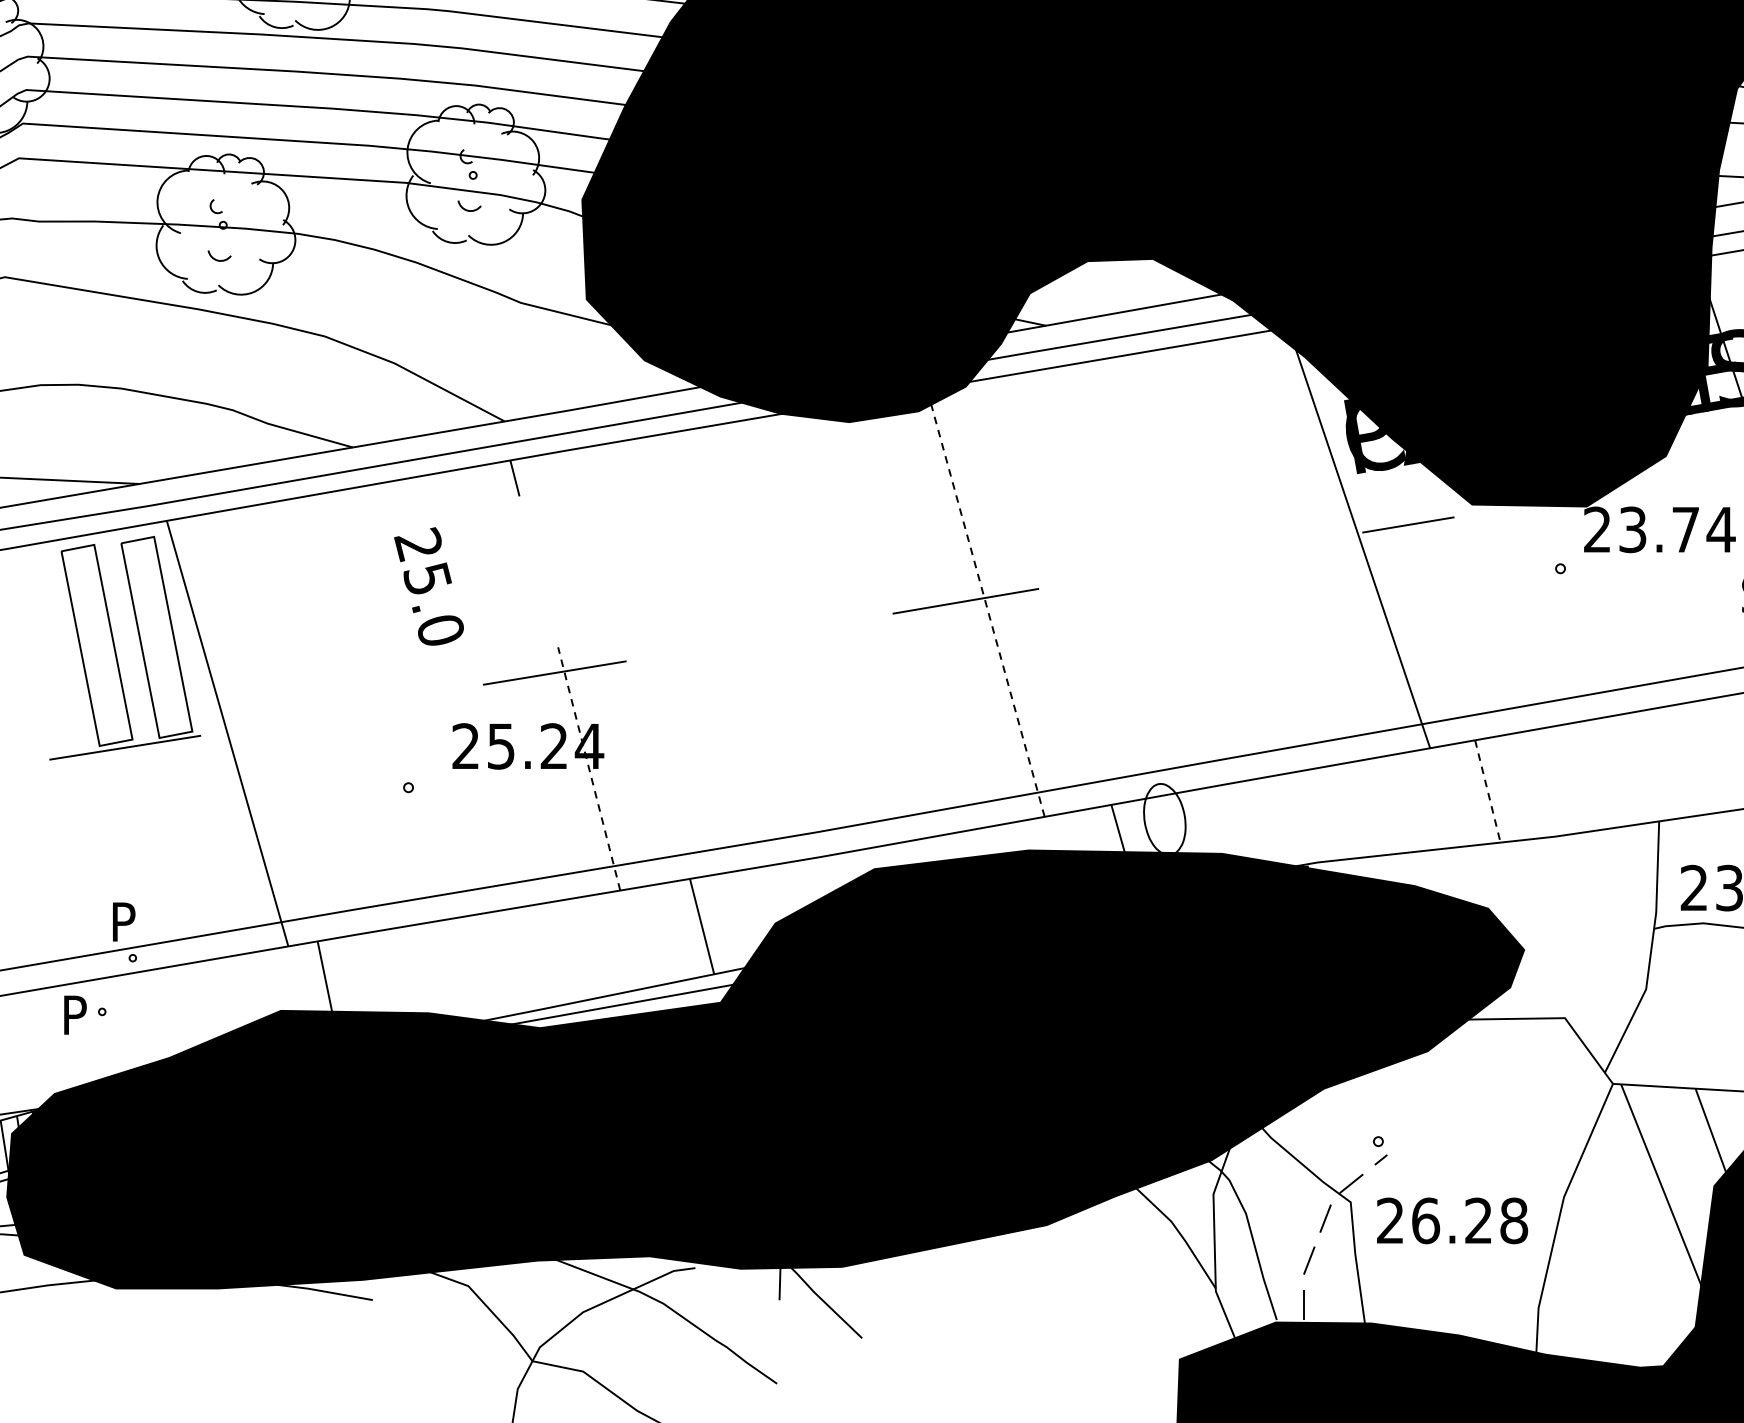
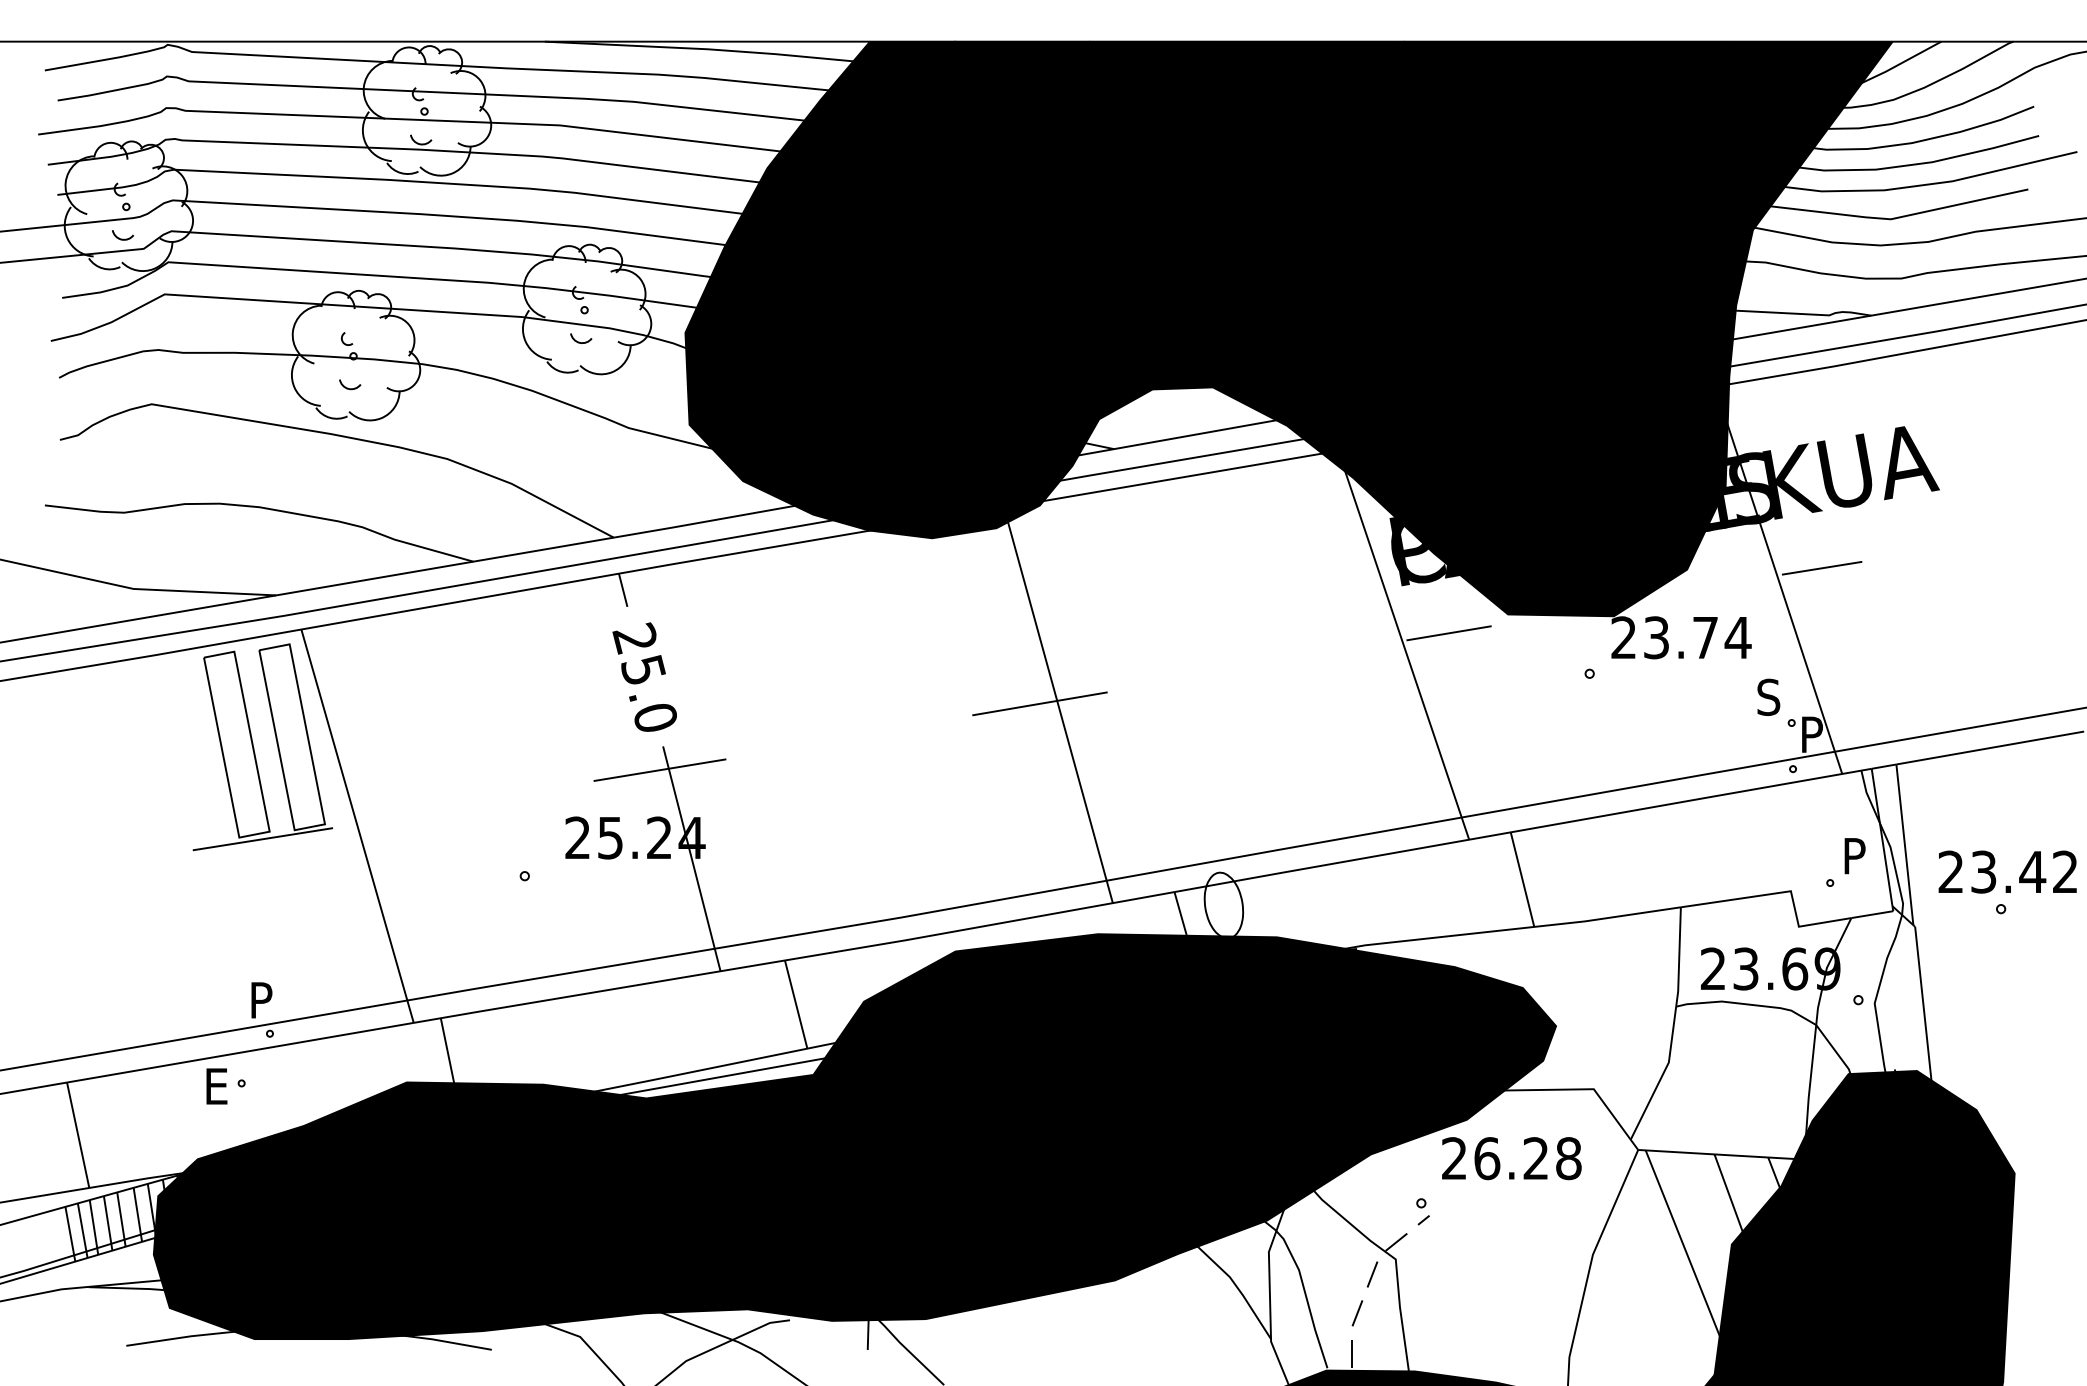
text: (428, 585) -> (644, 676), moved
line: (985, 603) -> (1058, 705), dashed -> solid
line: (588, 768) -> (691, 858), dashed -> solid
line: (1487, 791) -> (1522, 879), dashed -> solid
text: (78, 1015) -> (219, 1086), P -> E
text: (1452, 1220) -> (1511, 1158), moved

